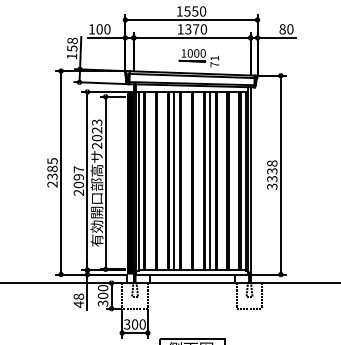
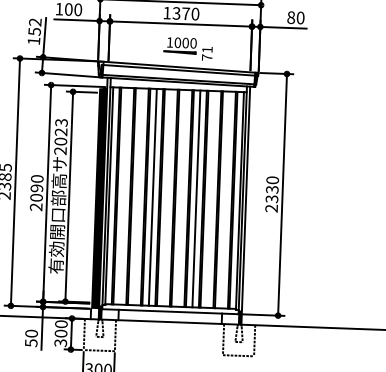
text: (72, 40) -> (35, 21), 158 -> 152
text: (78, 169) -> (36, 178), 2097 -> 2090
text: (272, 174) -> (272, 193), 3338 -> 2330
text: (78, 300) -> (30, 338), 48 -> 50

